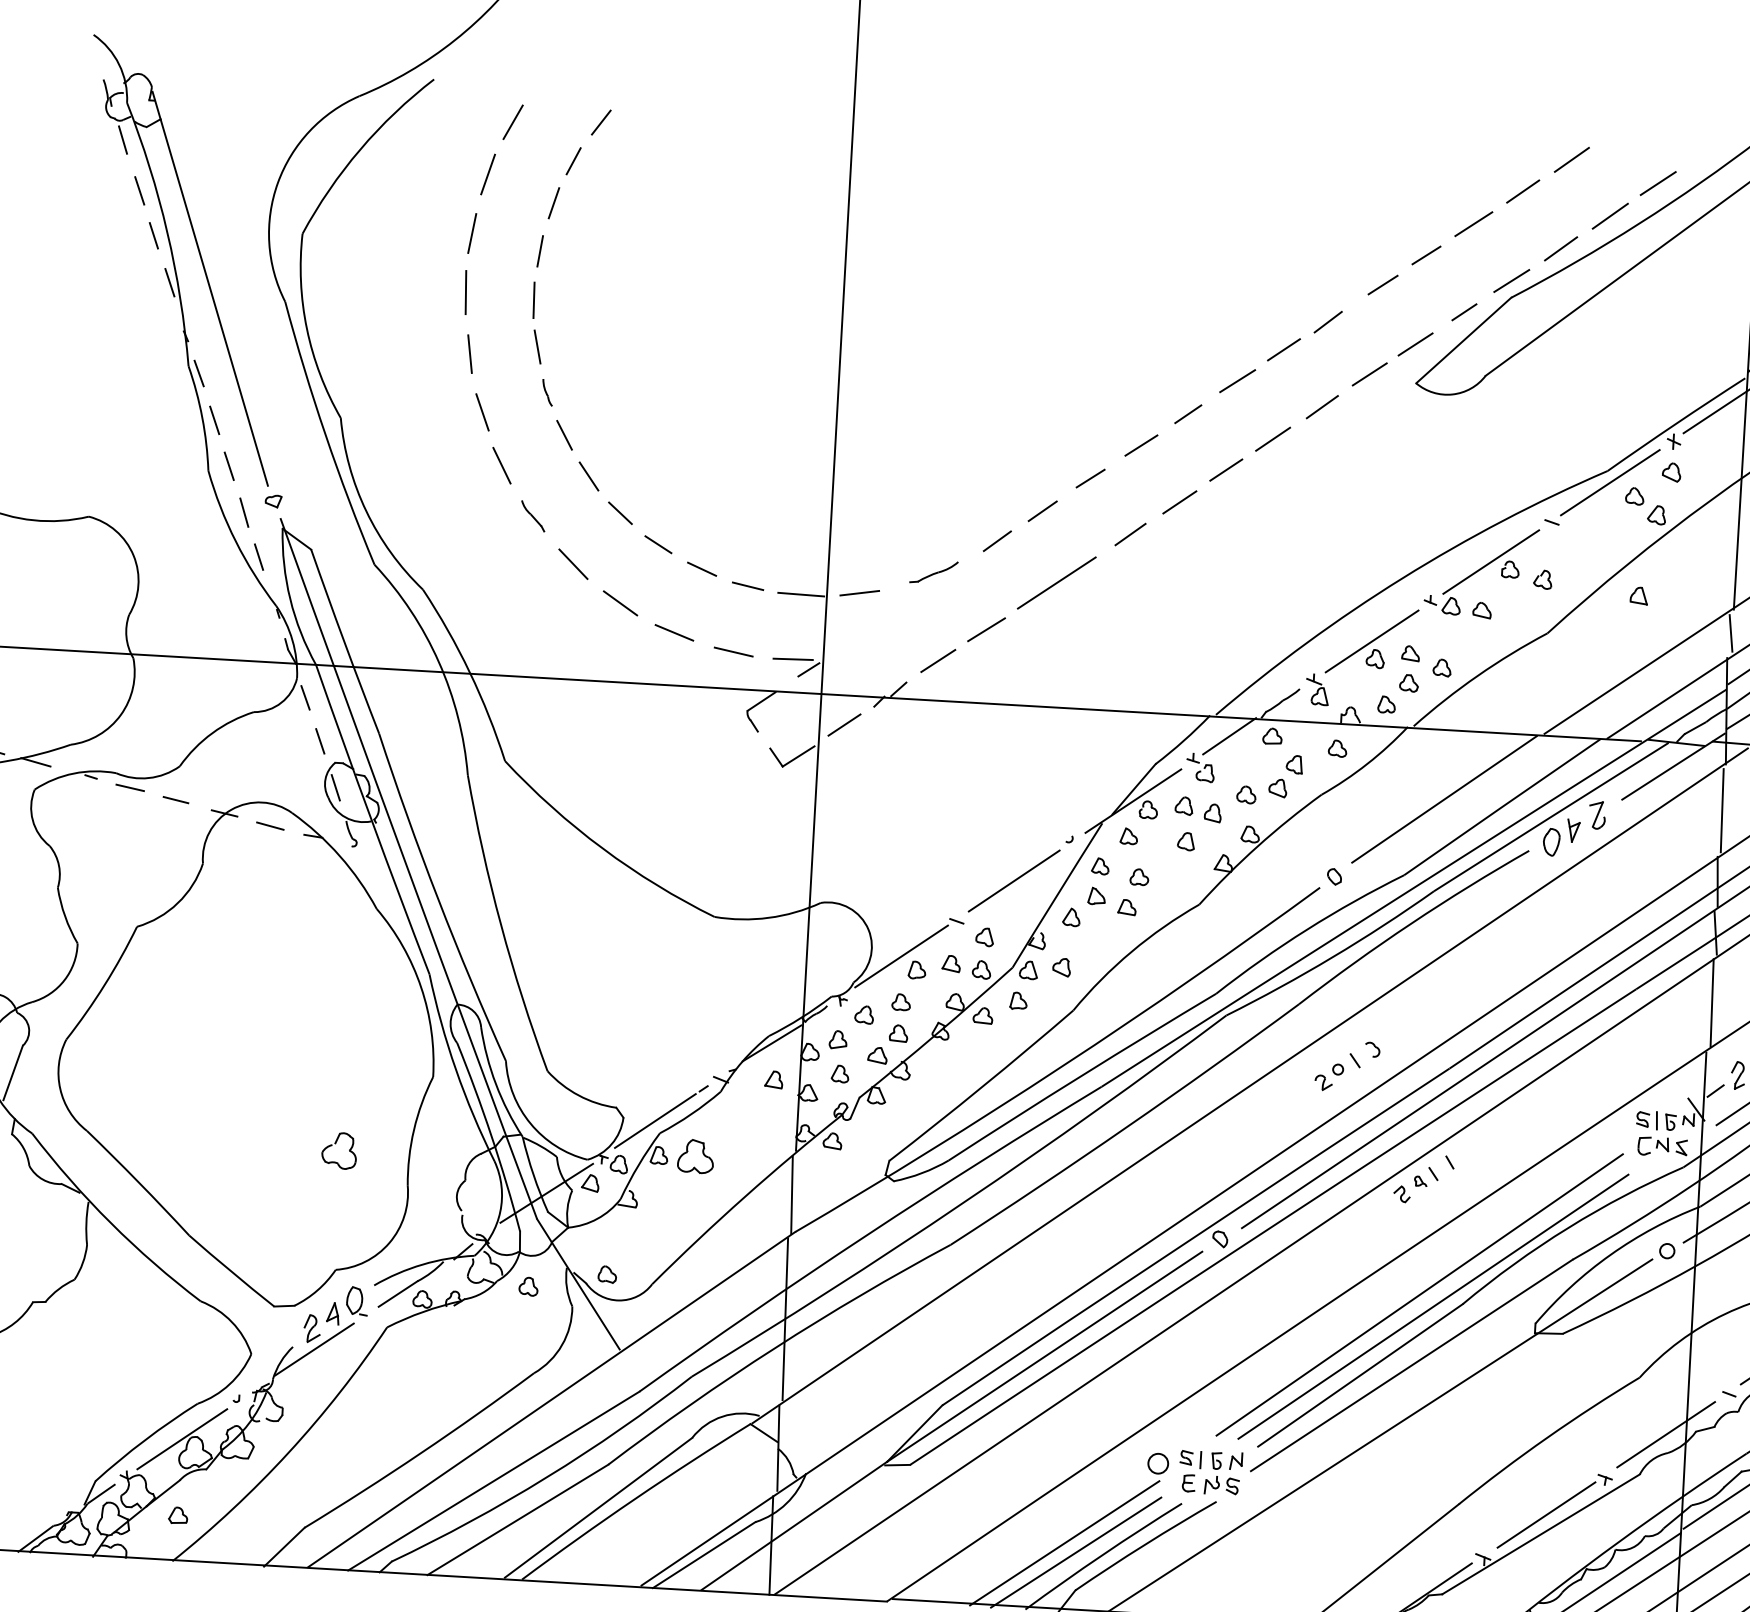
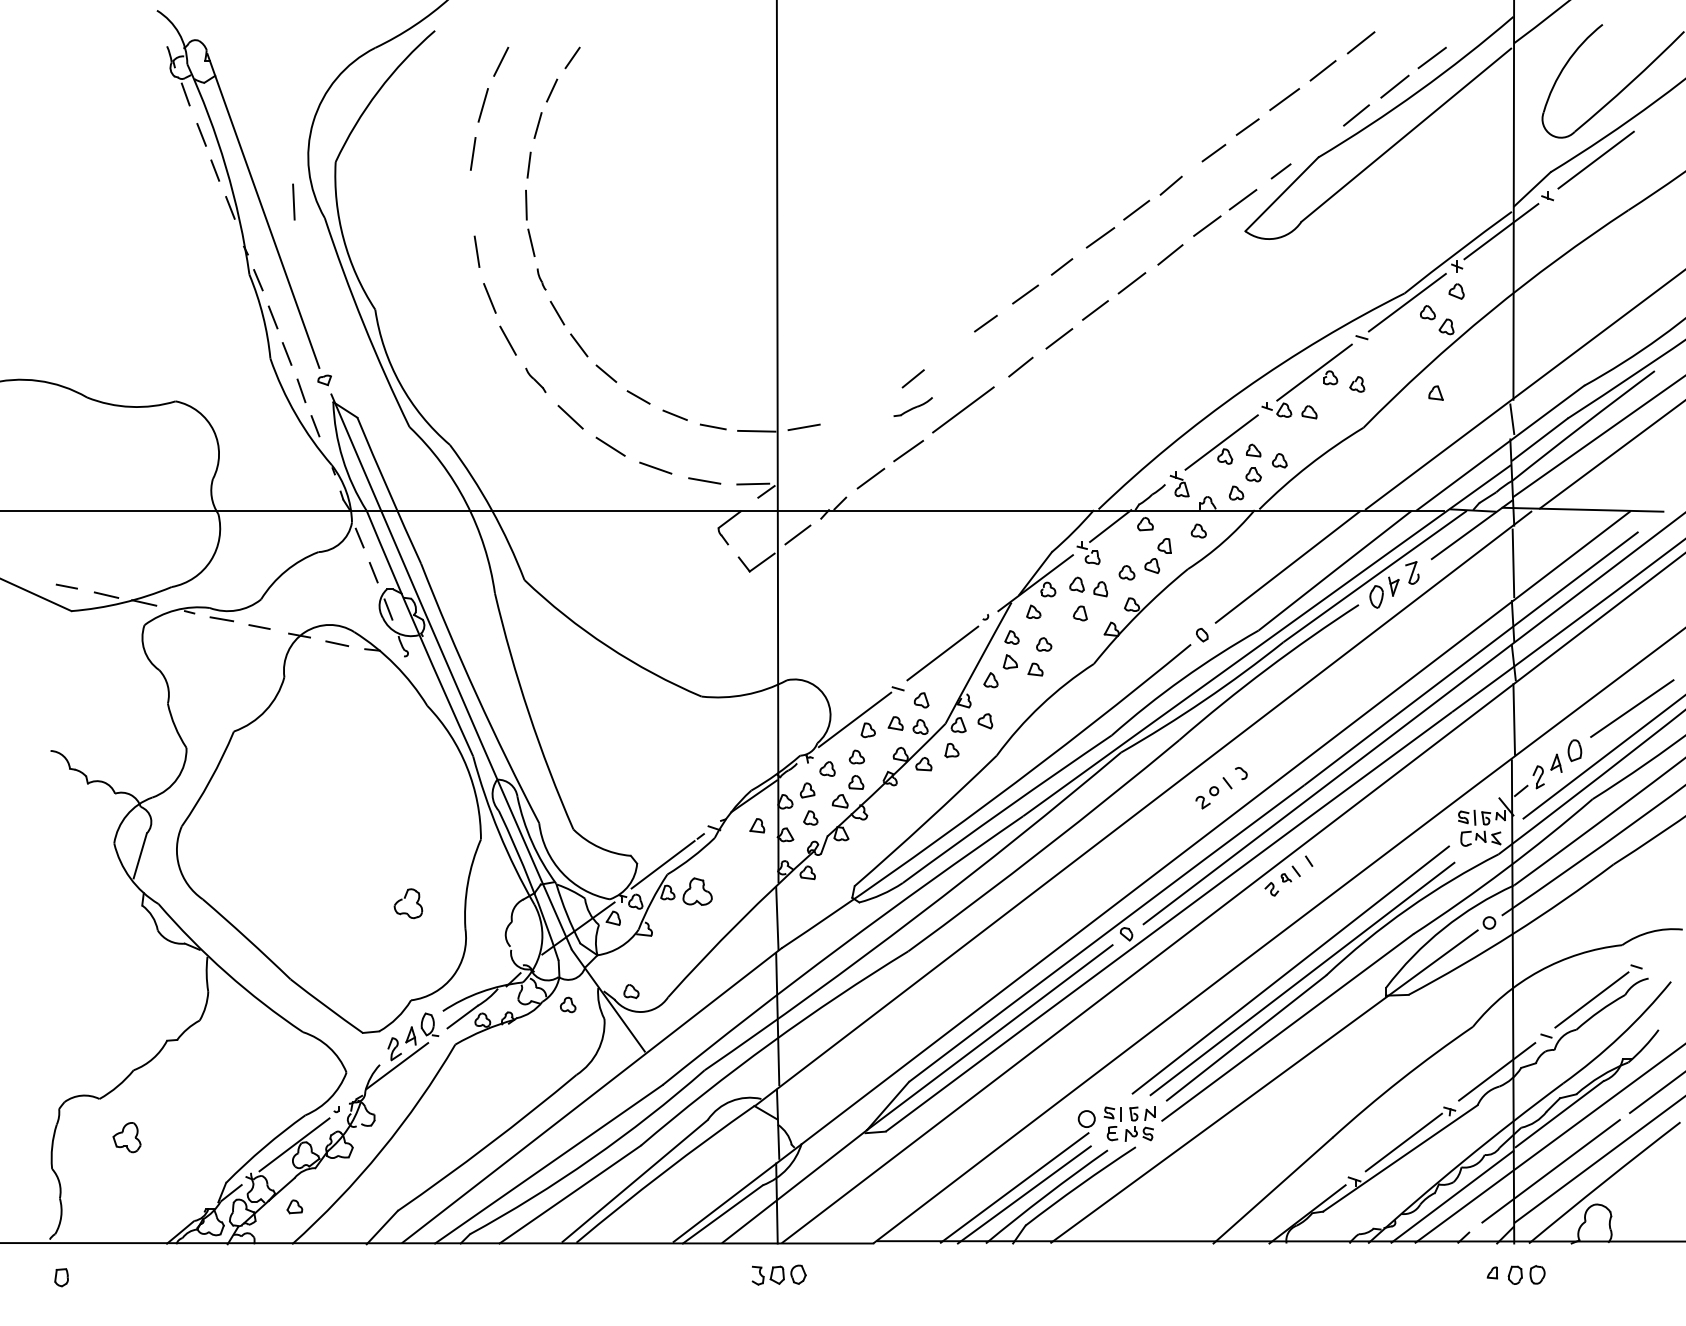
line: (1511, 280) -> (1317, 143), removed
line: (465, 291) -> (293, 201), moved
line: (1042, 510) -> (948, 351), removed
part: (932, 571) -> (912, 406), moved

